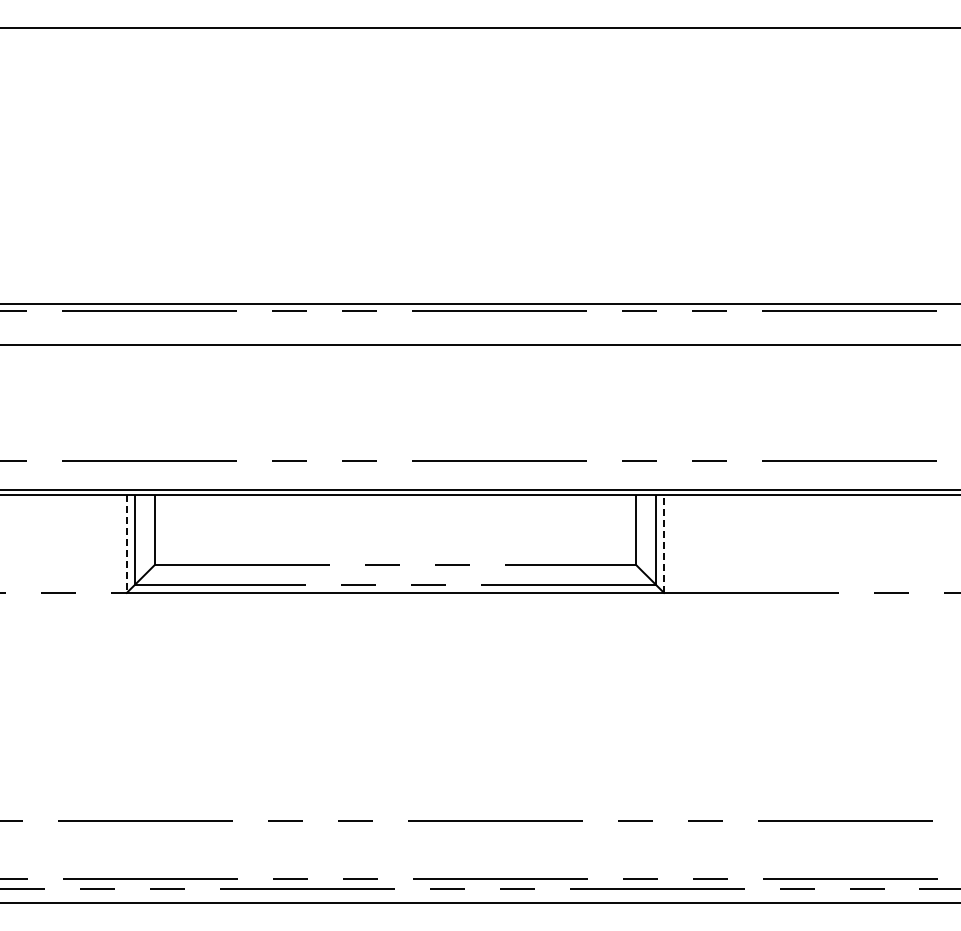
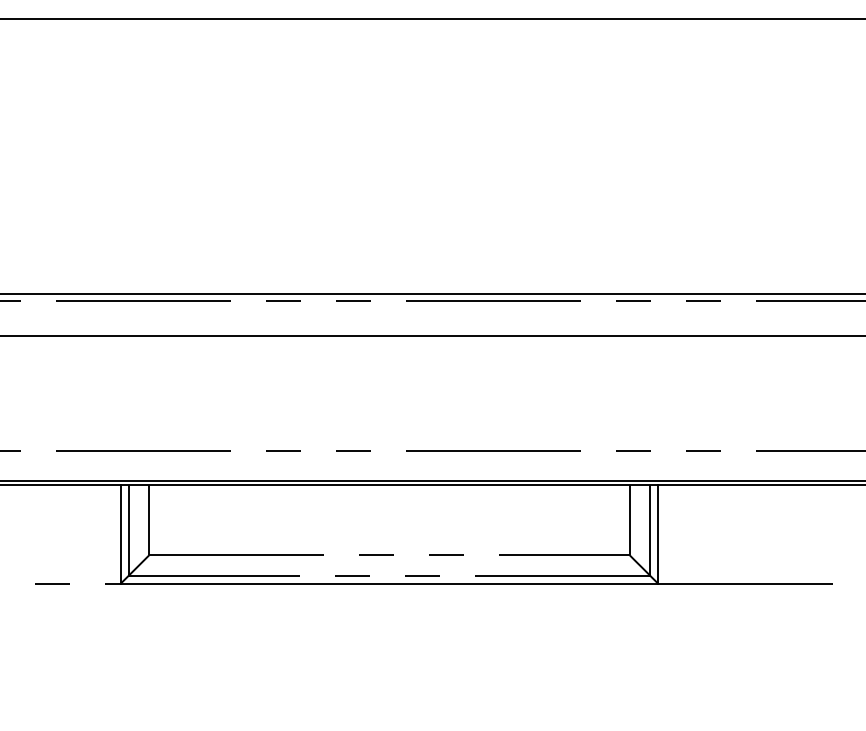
line: (664, 543) -> (658, 534), dashed -> solid
line: (126, 544) -> (120, 535), dashed -> solid

